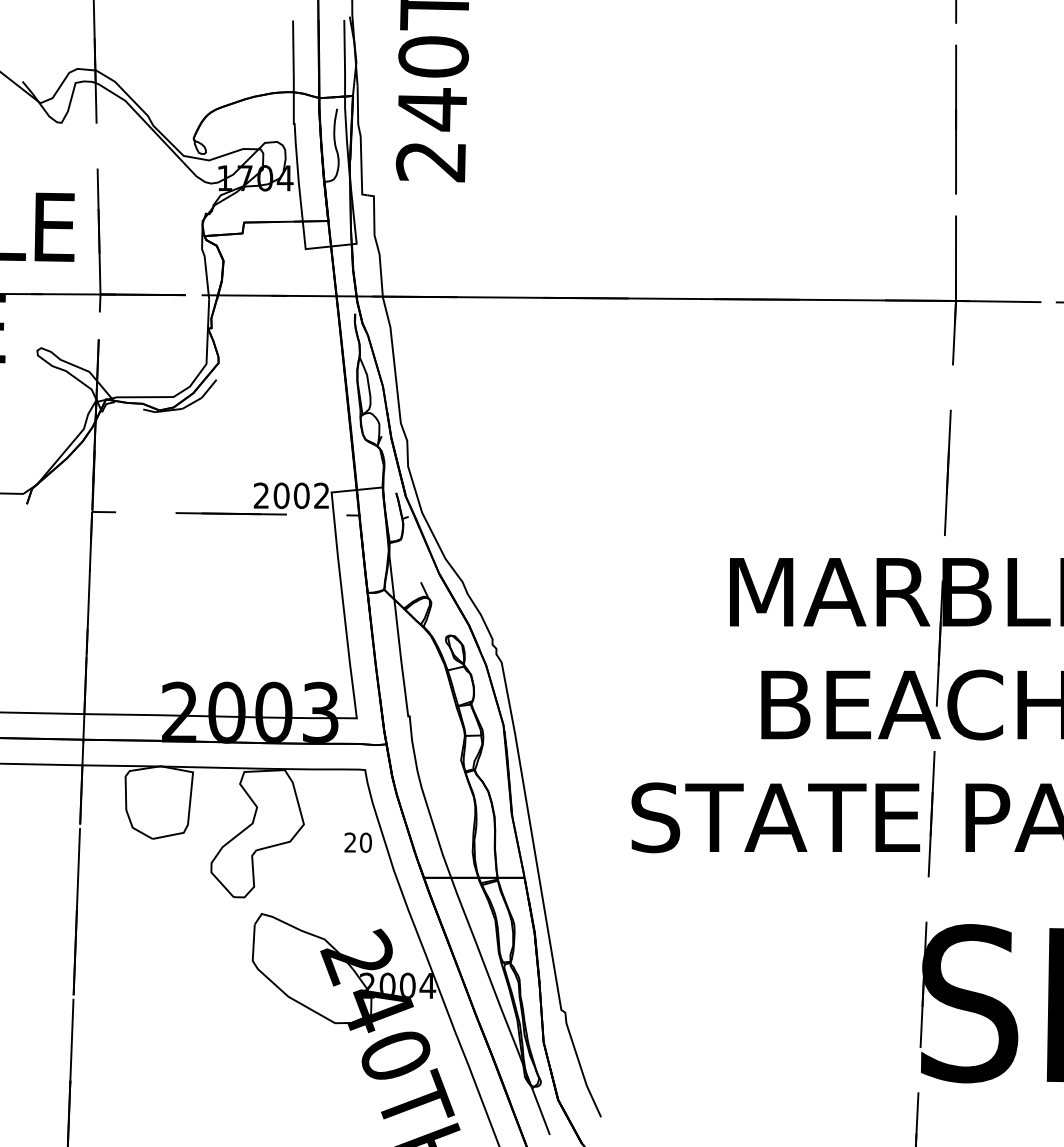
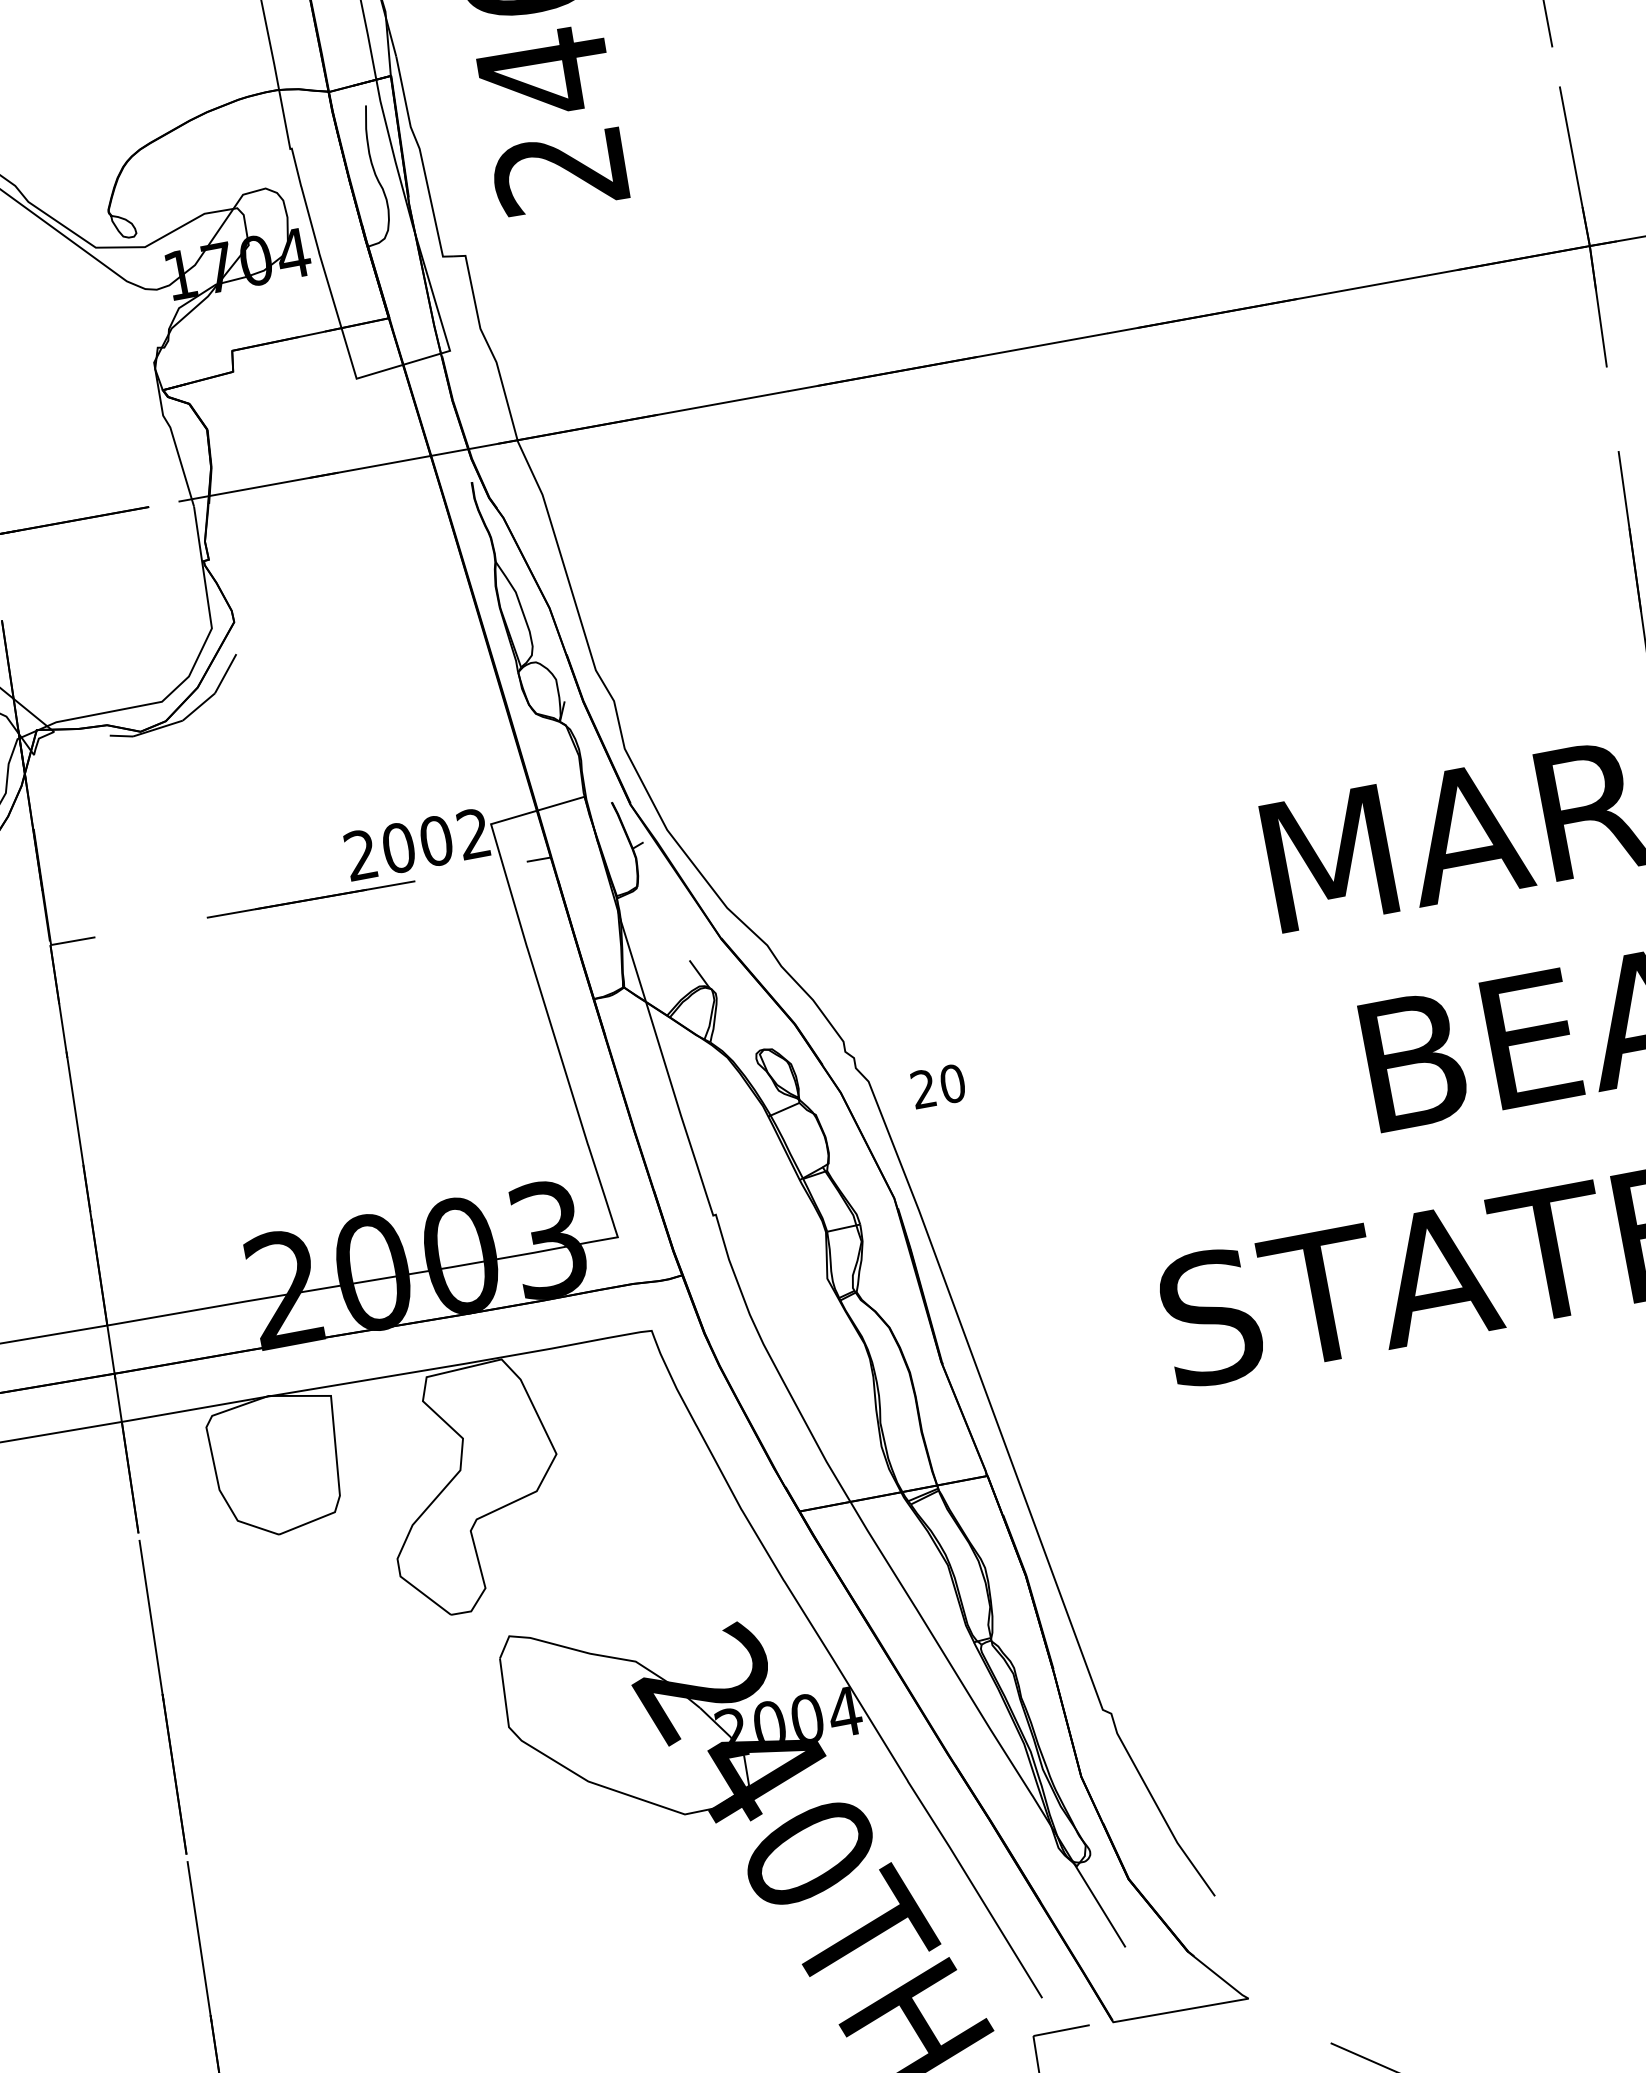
text: (357, 842) -> (936, 1086), moved

